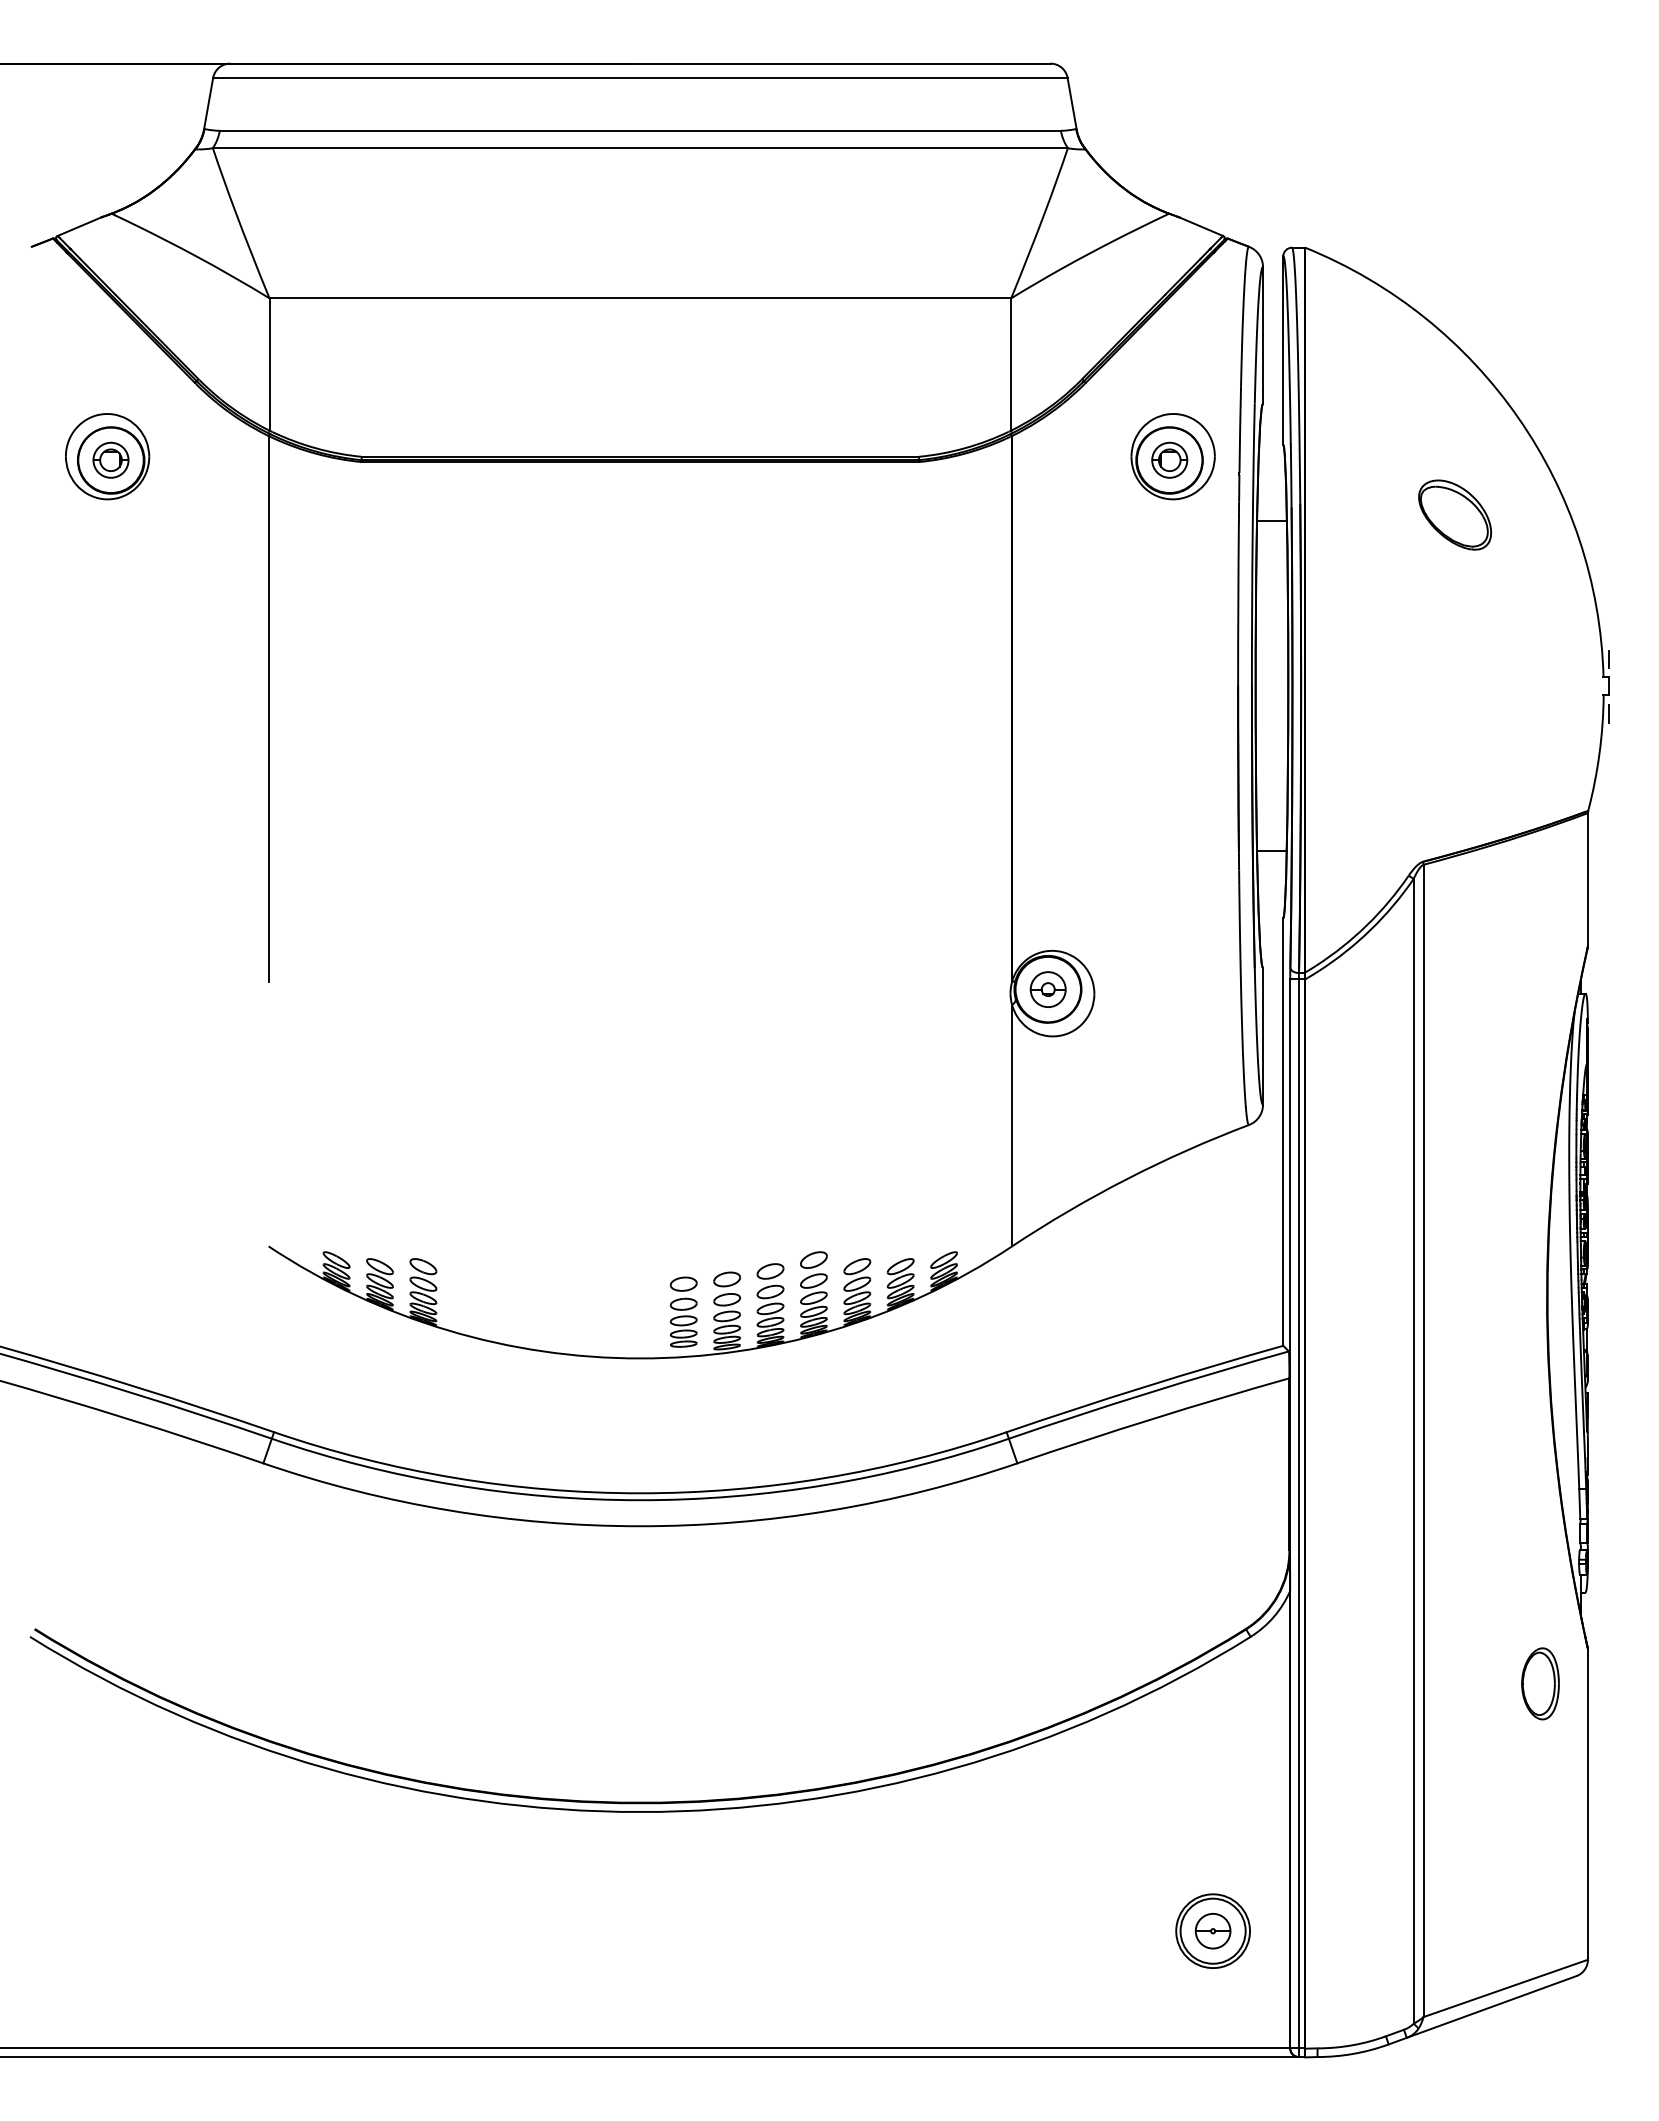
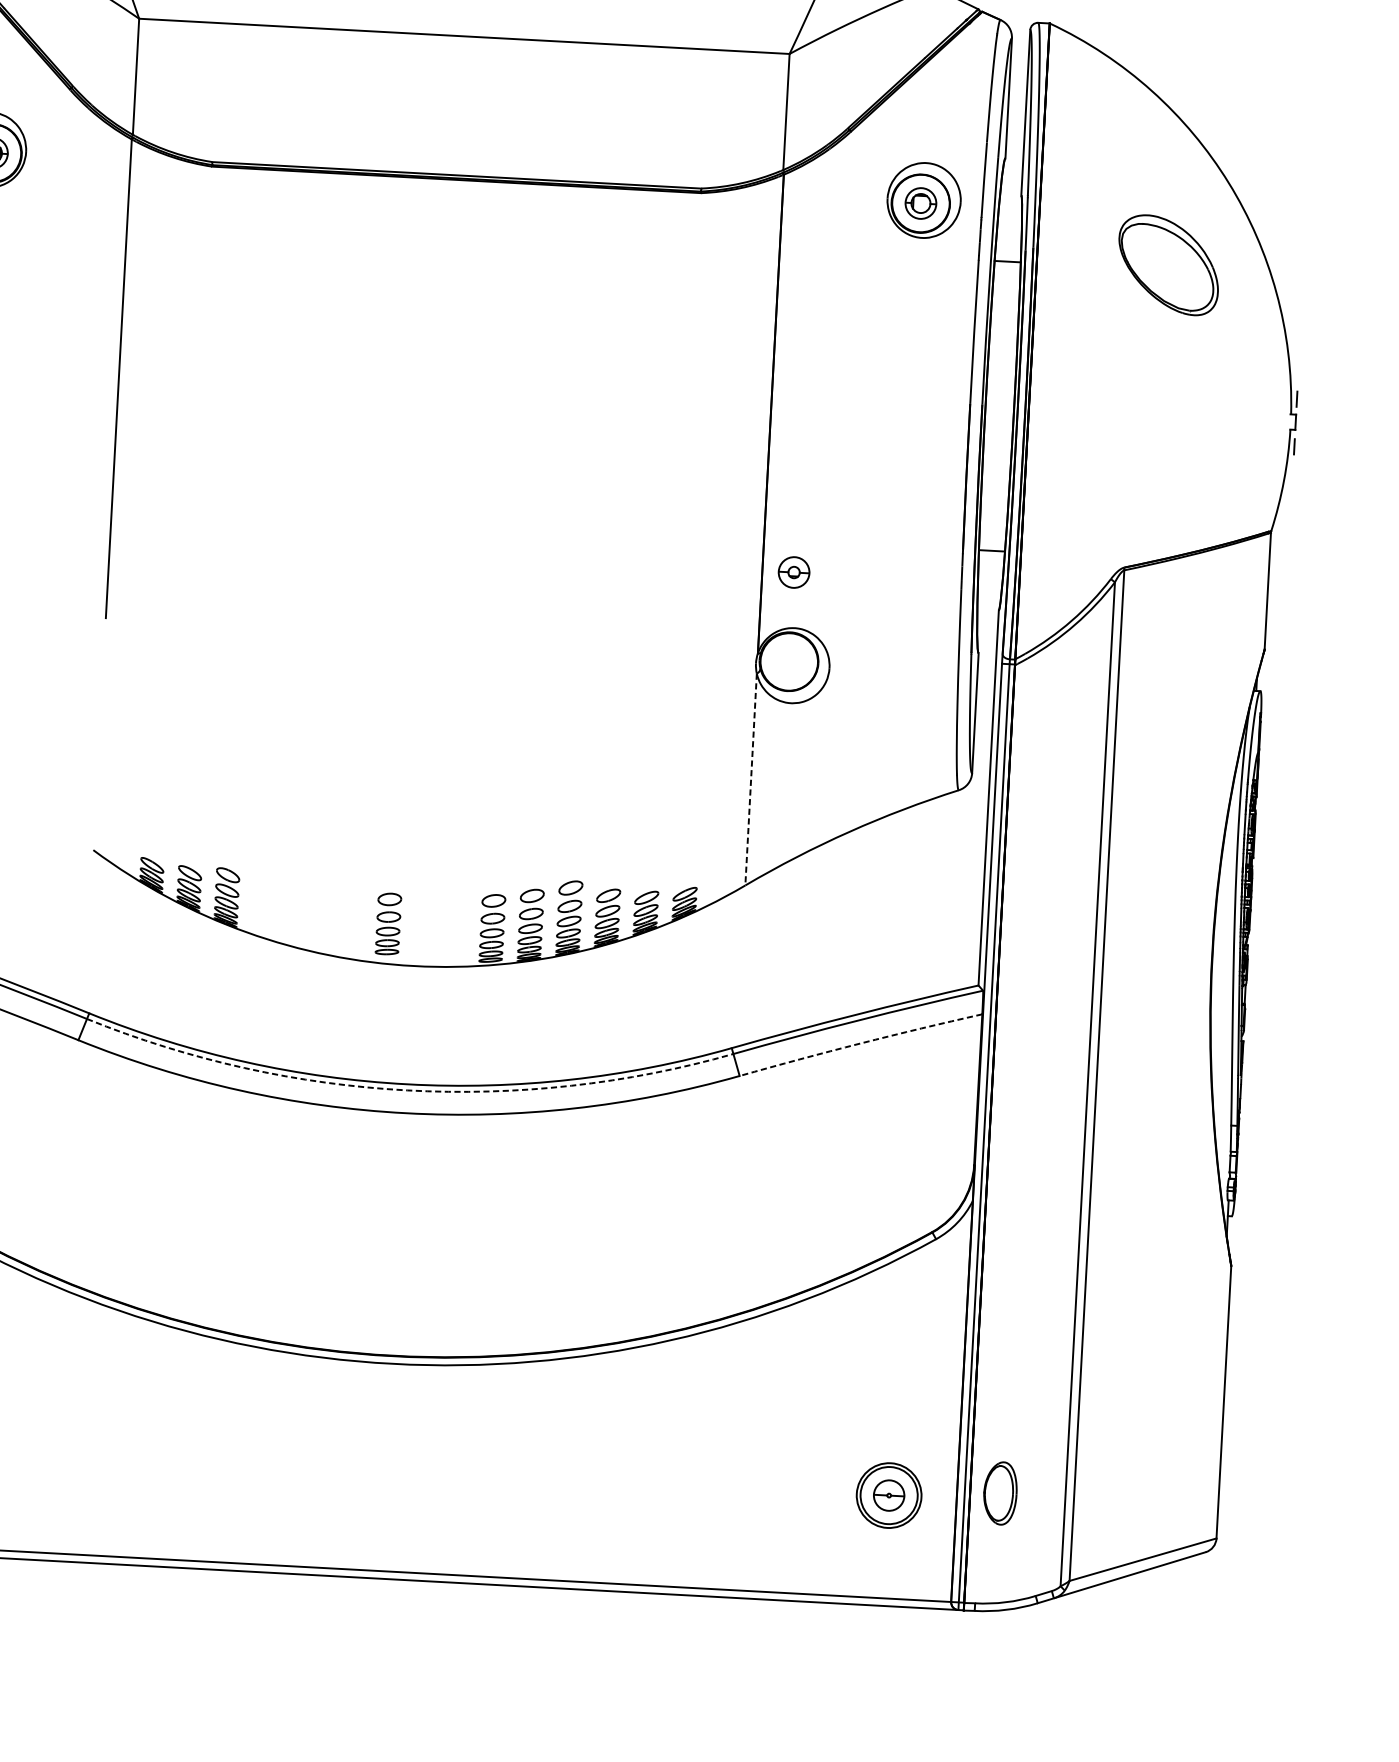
part: (1454, 514) -> (1168, 264), size x1.6
part: (1047, 989) -> (793, 572), moved
line: (1012, 1125) -> (751, 779), solid -> dashed
part: (683, 1311) -> (388, 923), moved
arc: (1152, 1418) -> (860, 1043), solid -> dashed
arc: (640, 1500) -> (407, 1090), solid -> dashed
part: (1540, 1683) -> (1000, 1493), moved

